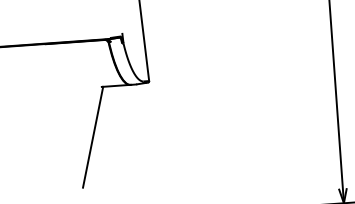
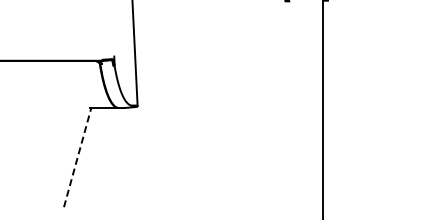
line: (92, 137) -> (77, 157), solid -> dashed

